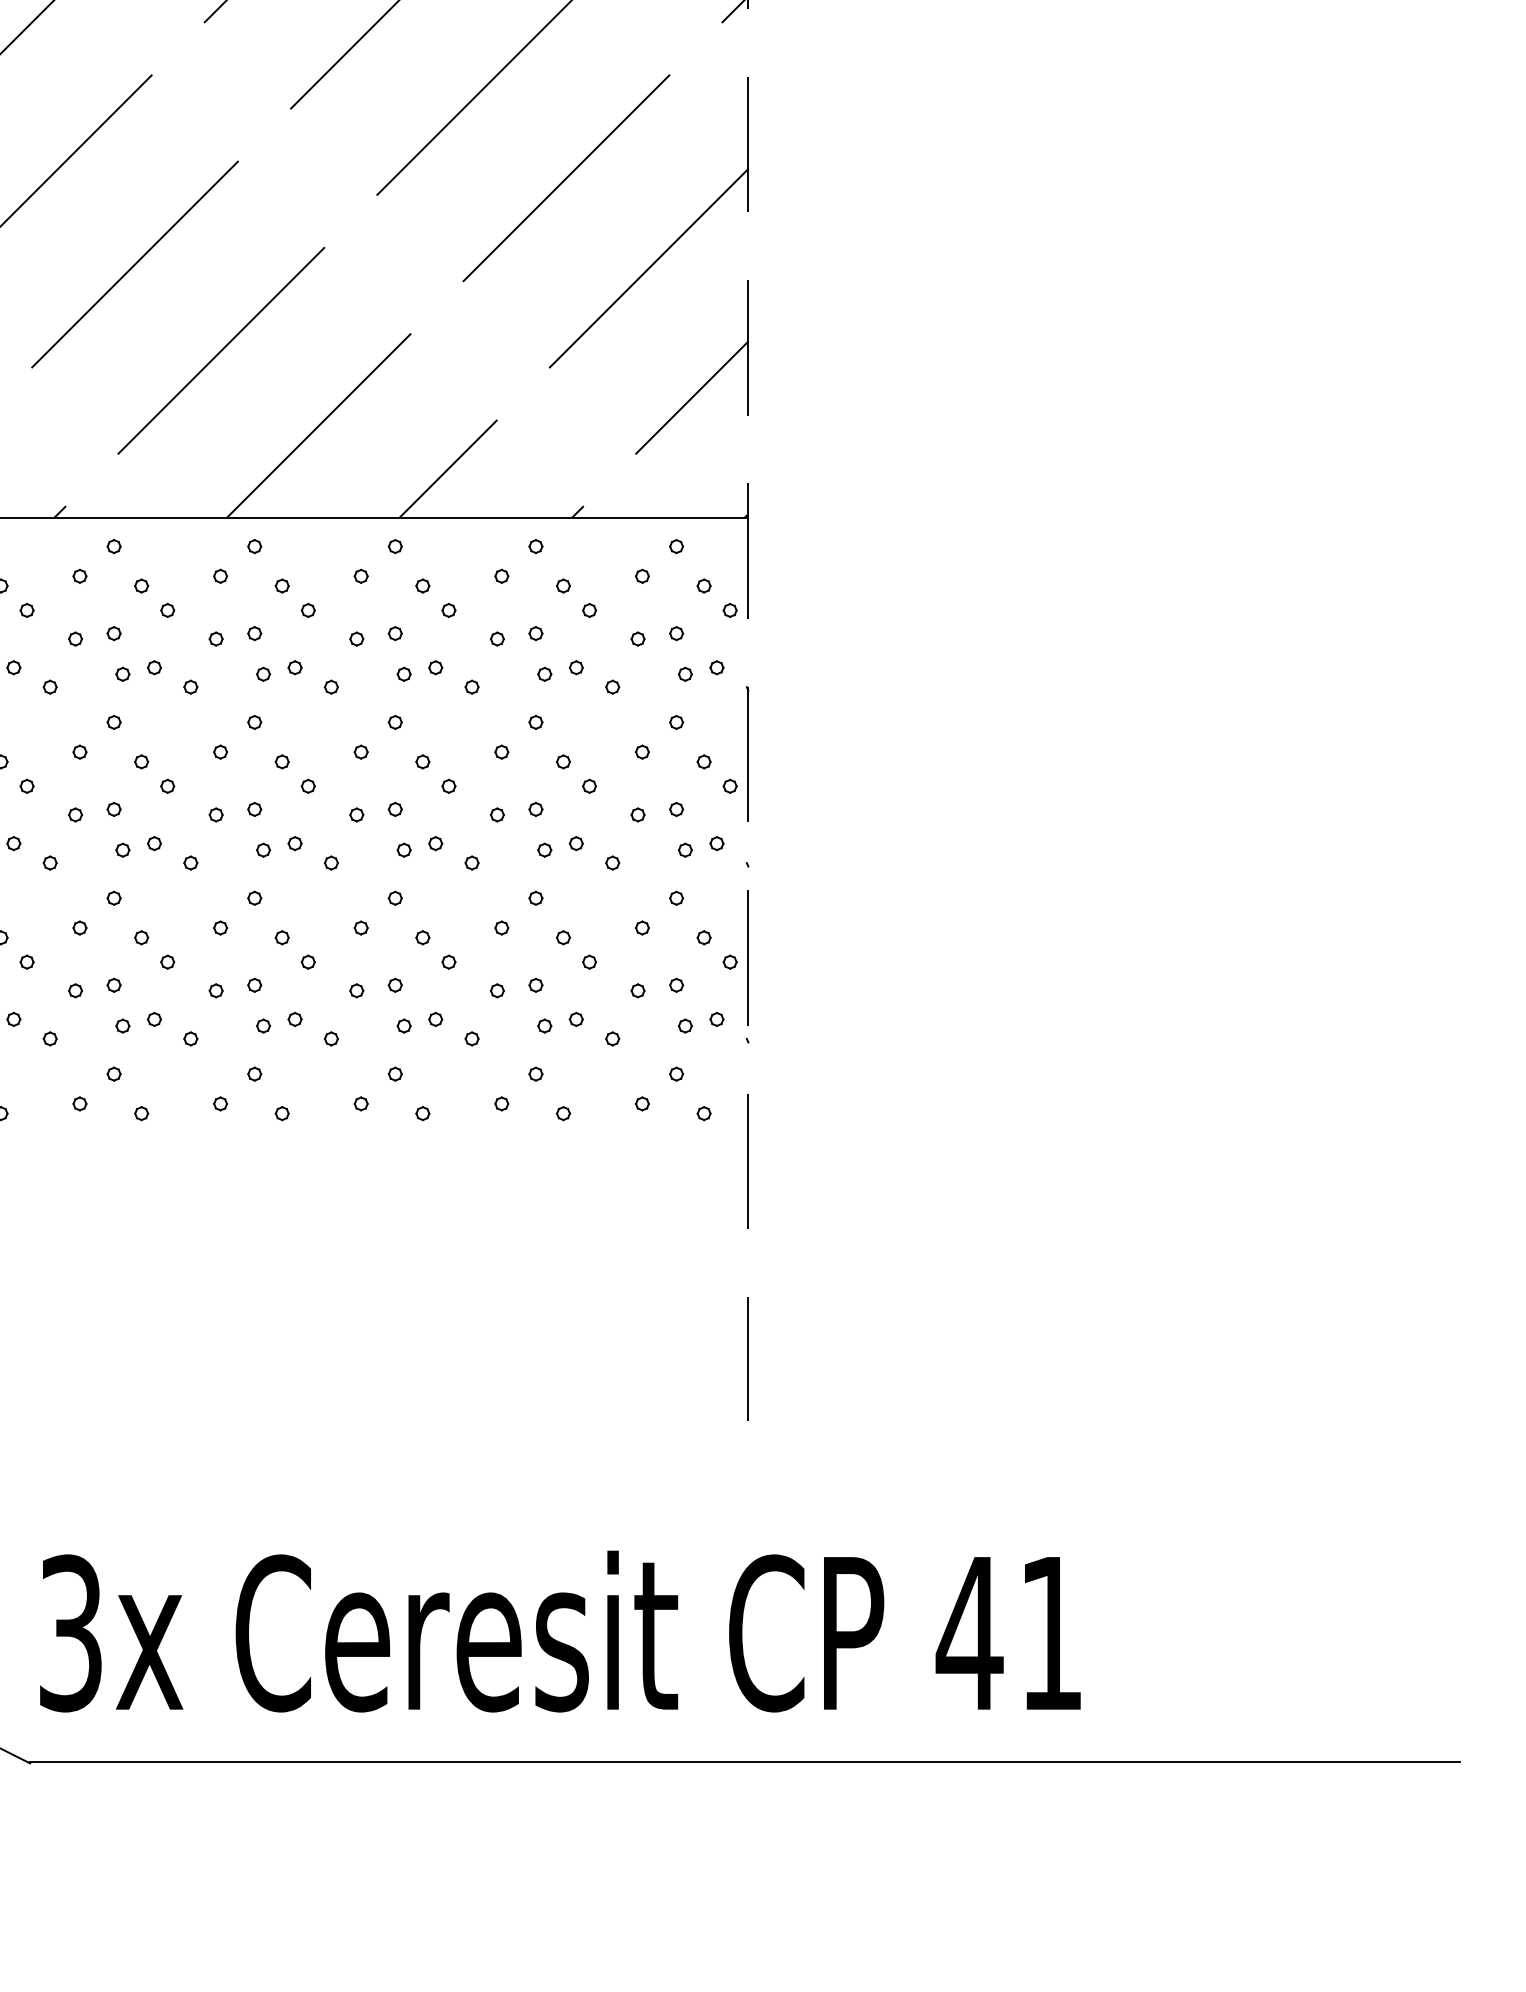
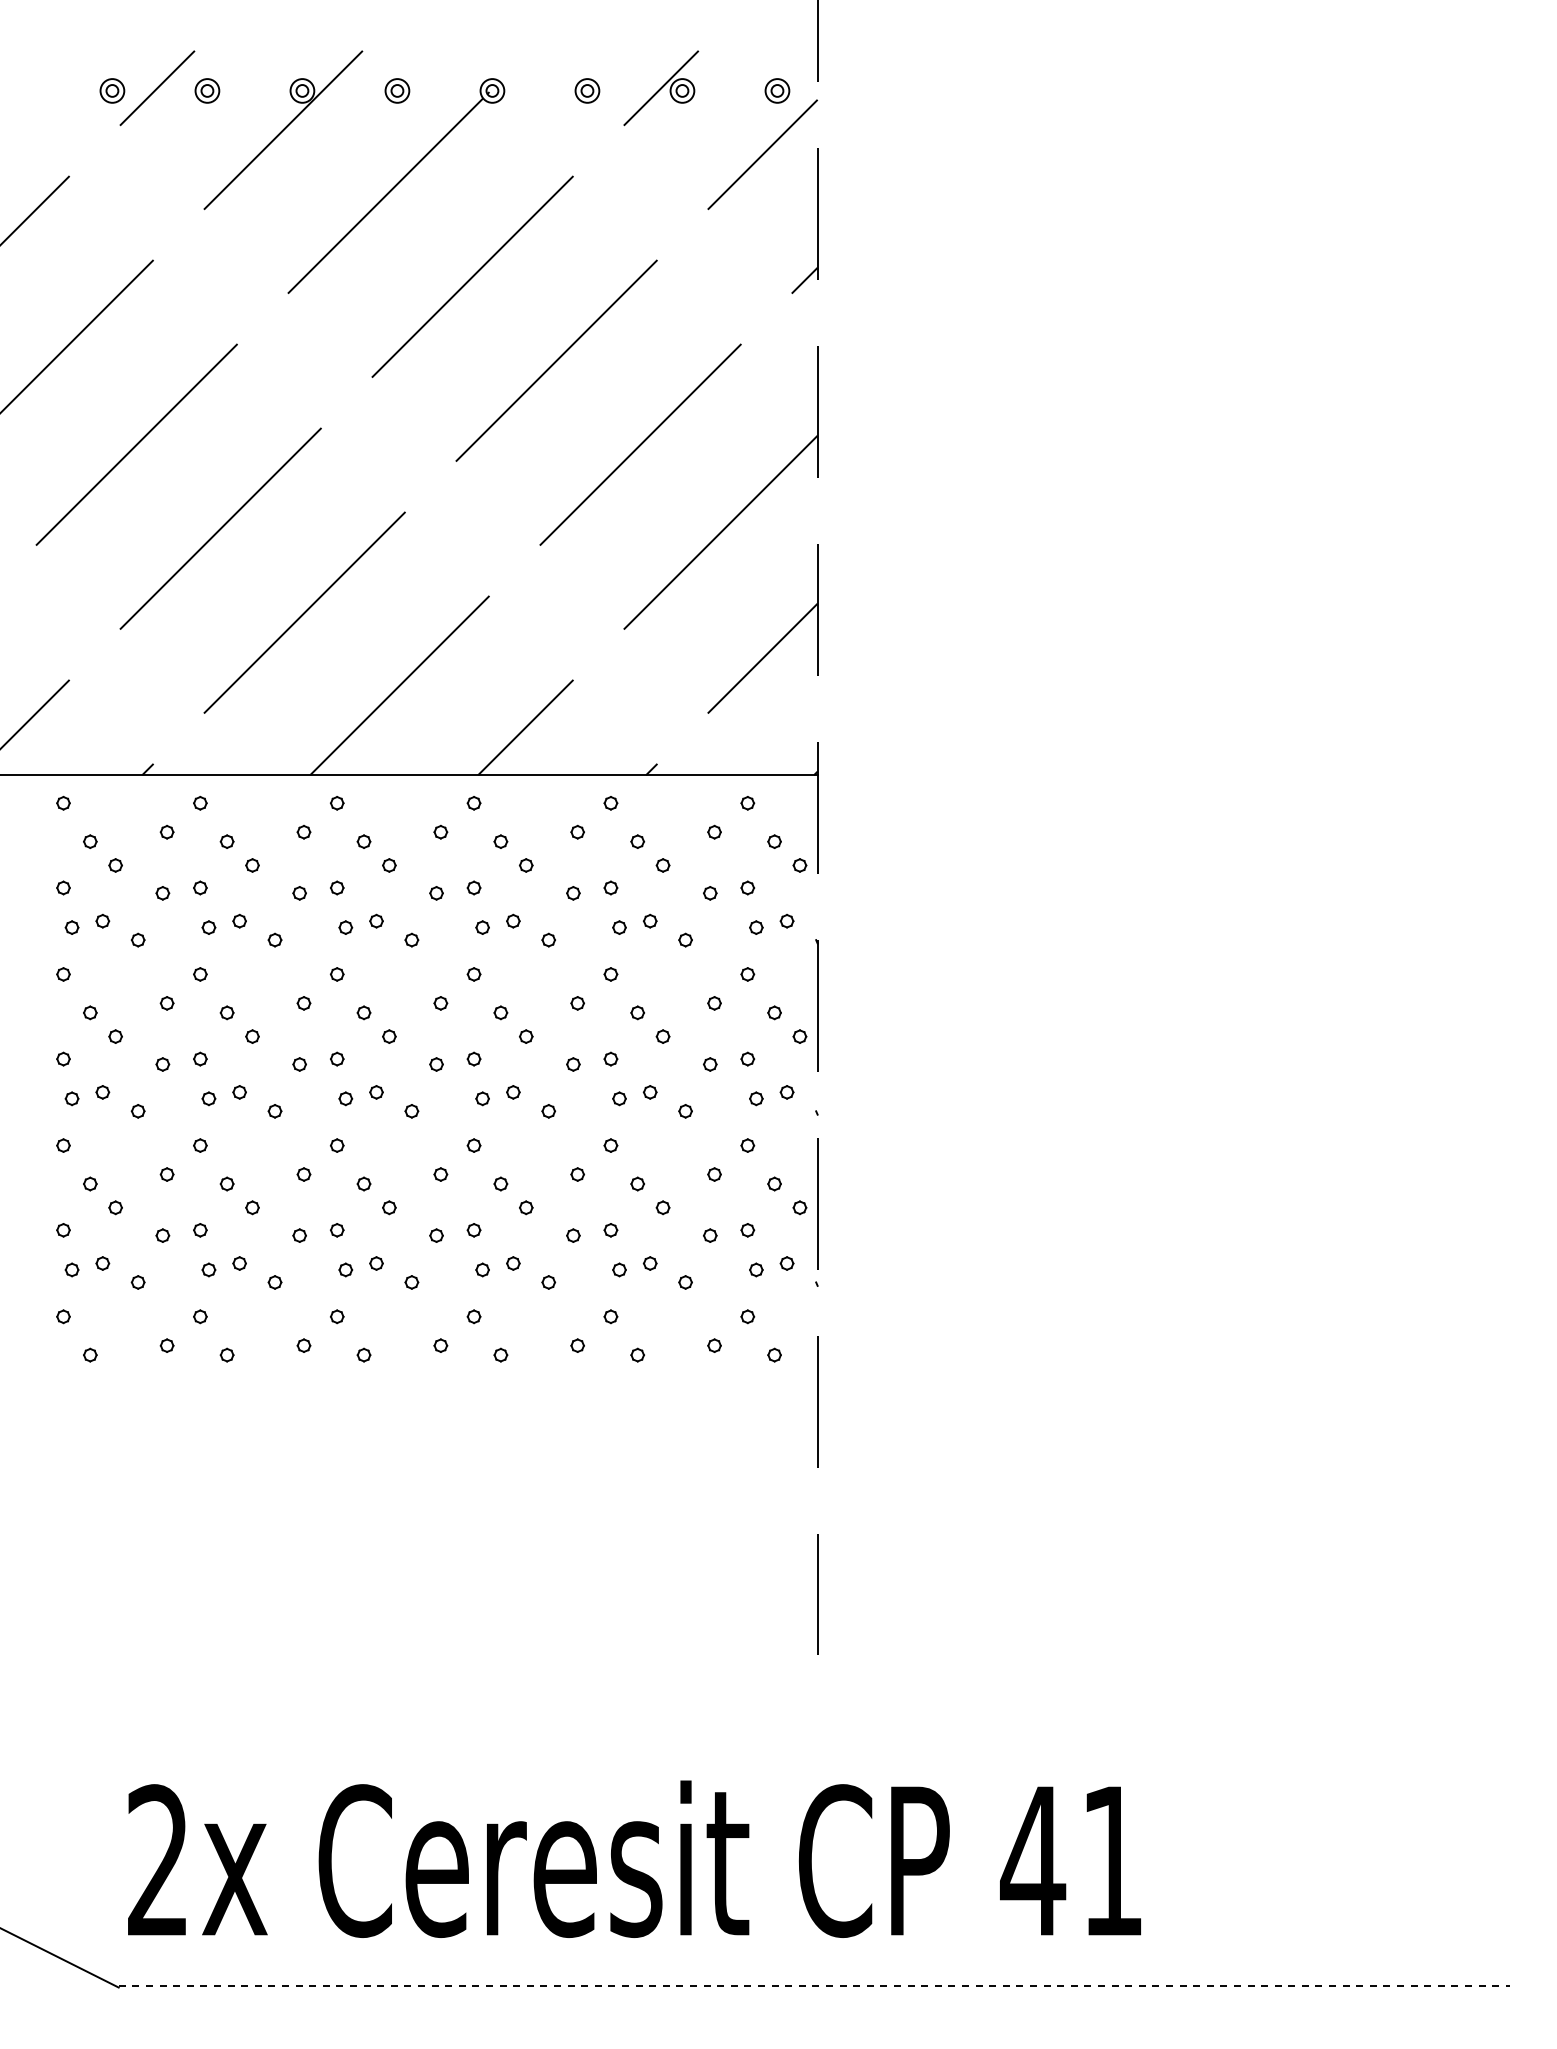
text: (71, 1632) -> (158, 1860), 3x -> 2x
line: (745, 1762) -> (814, 1986), solid -> dashed

